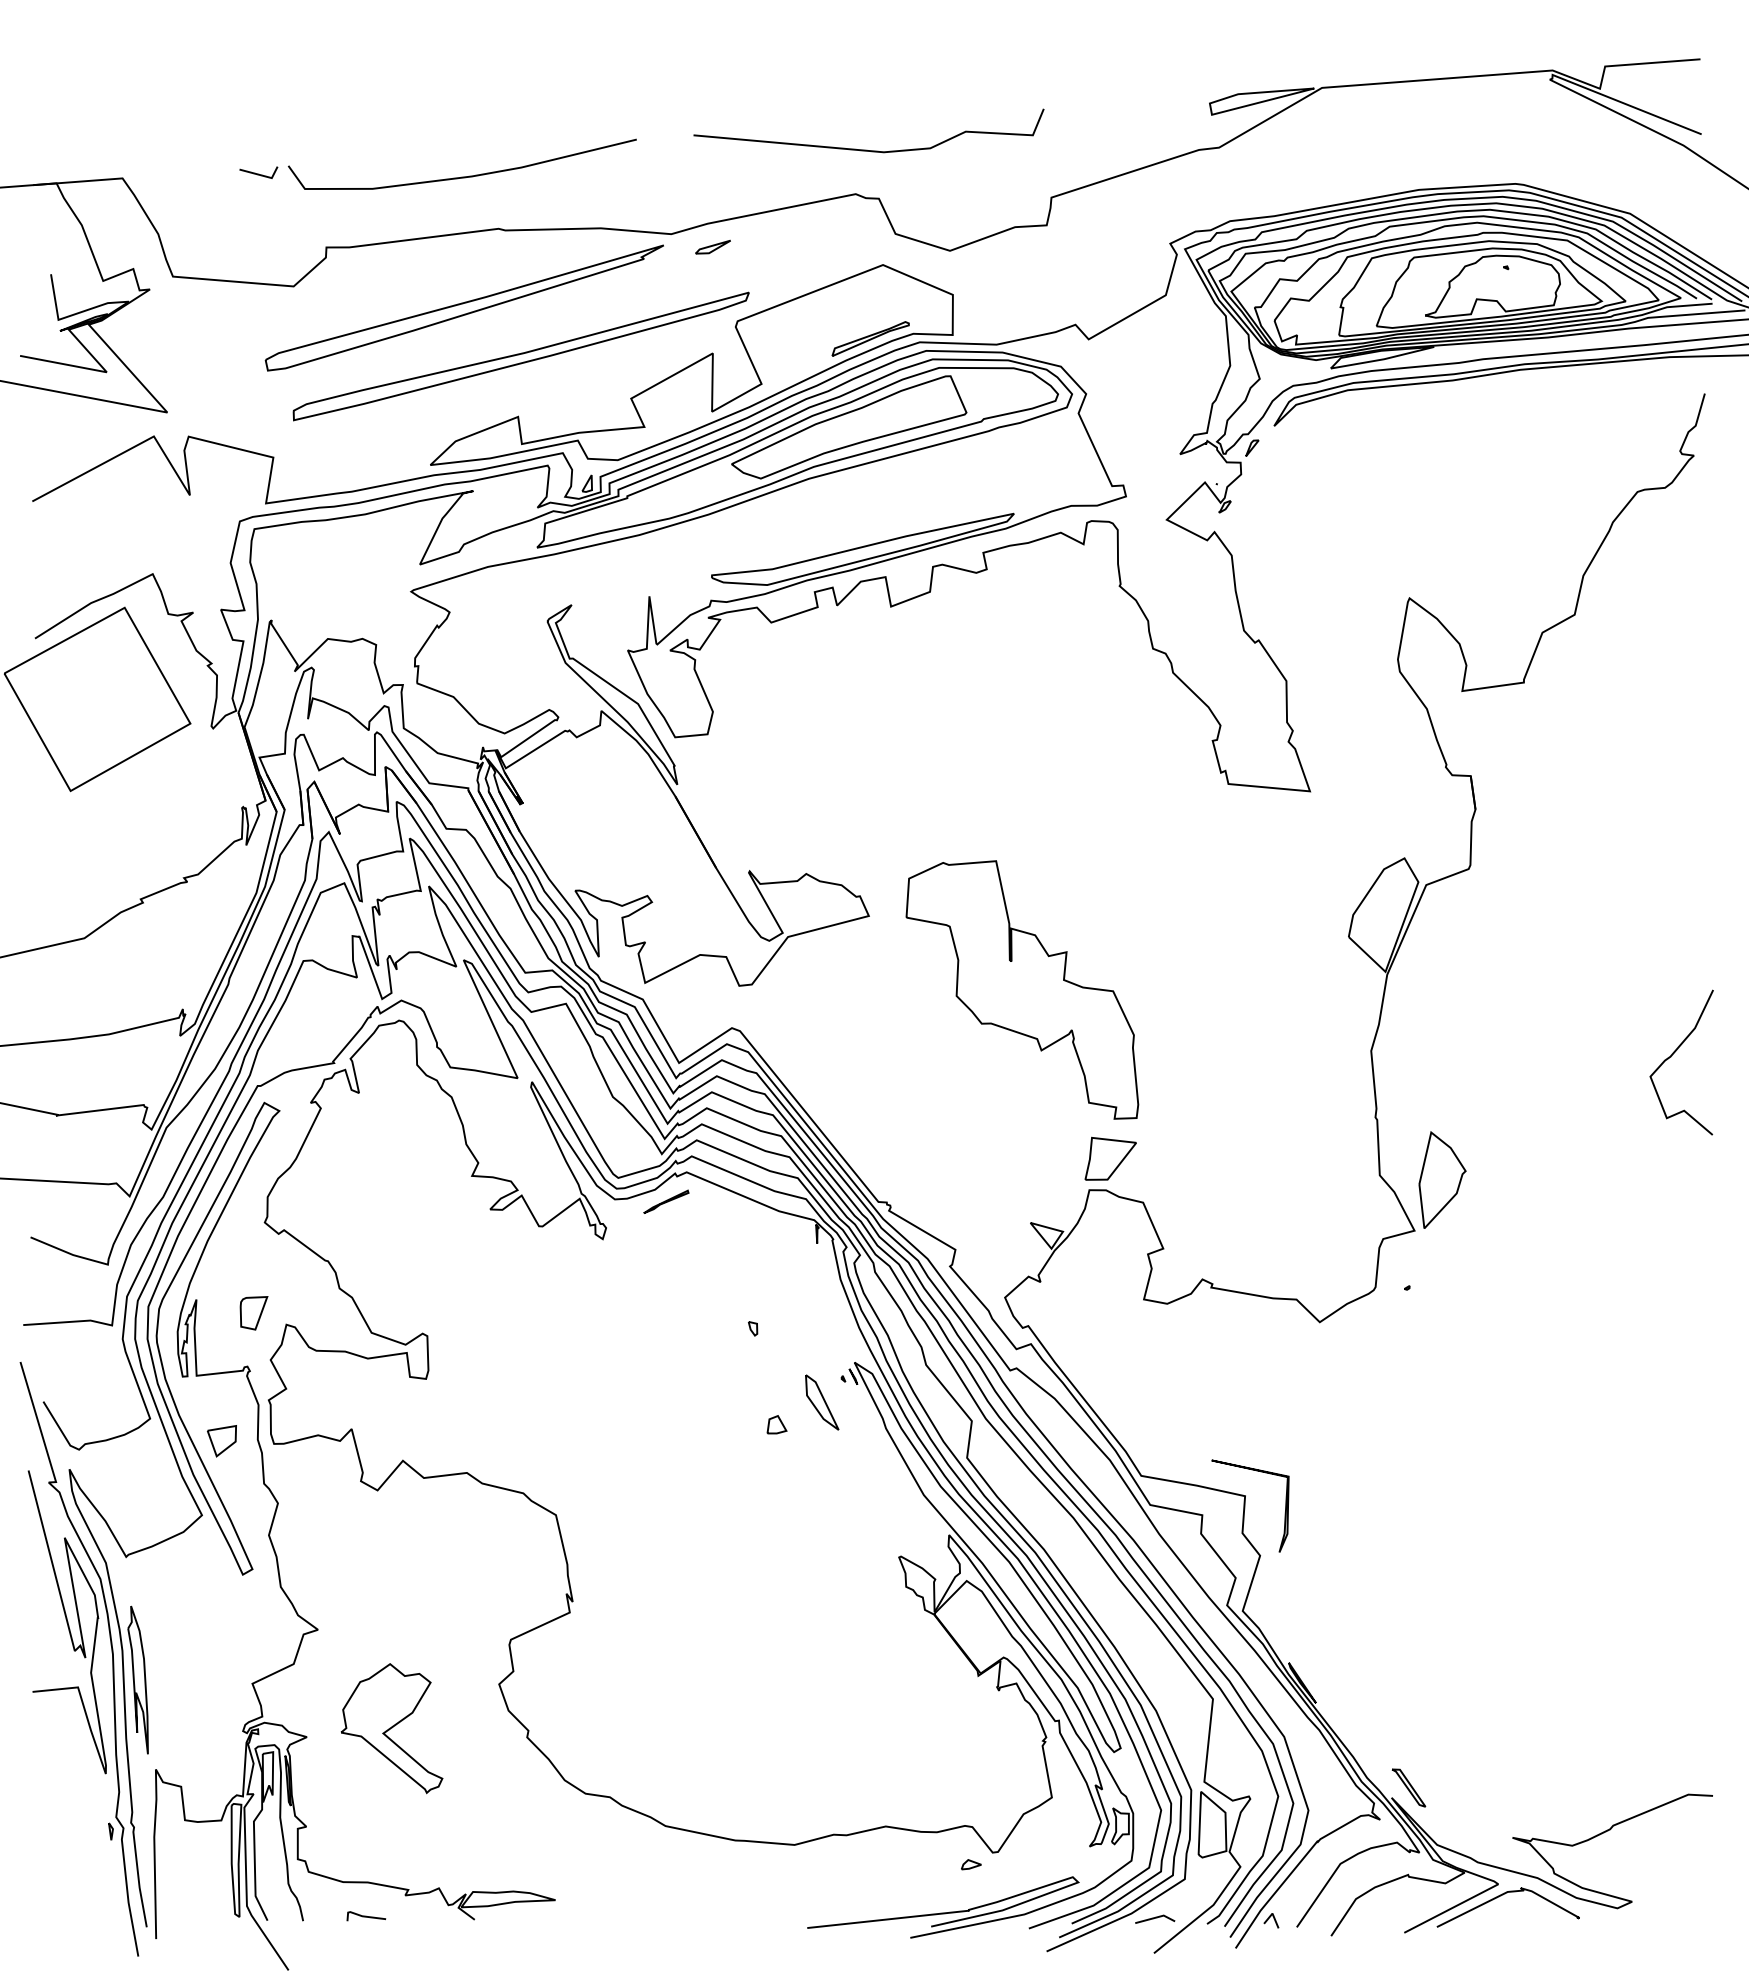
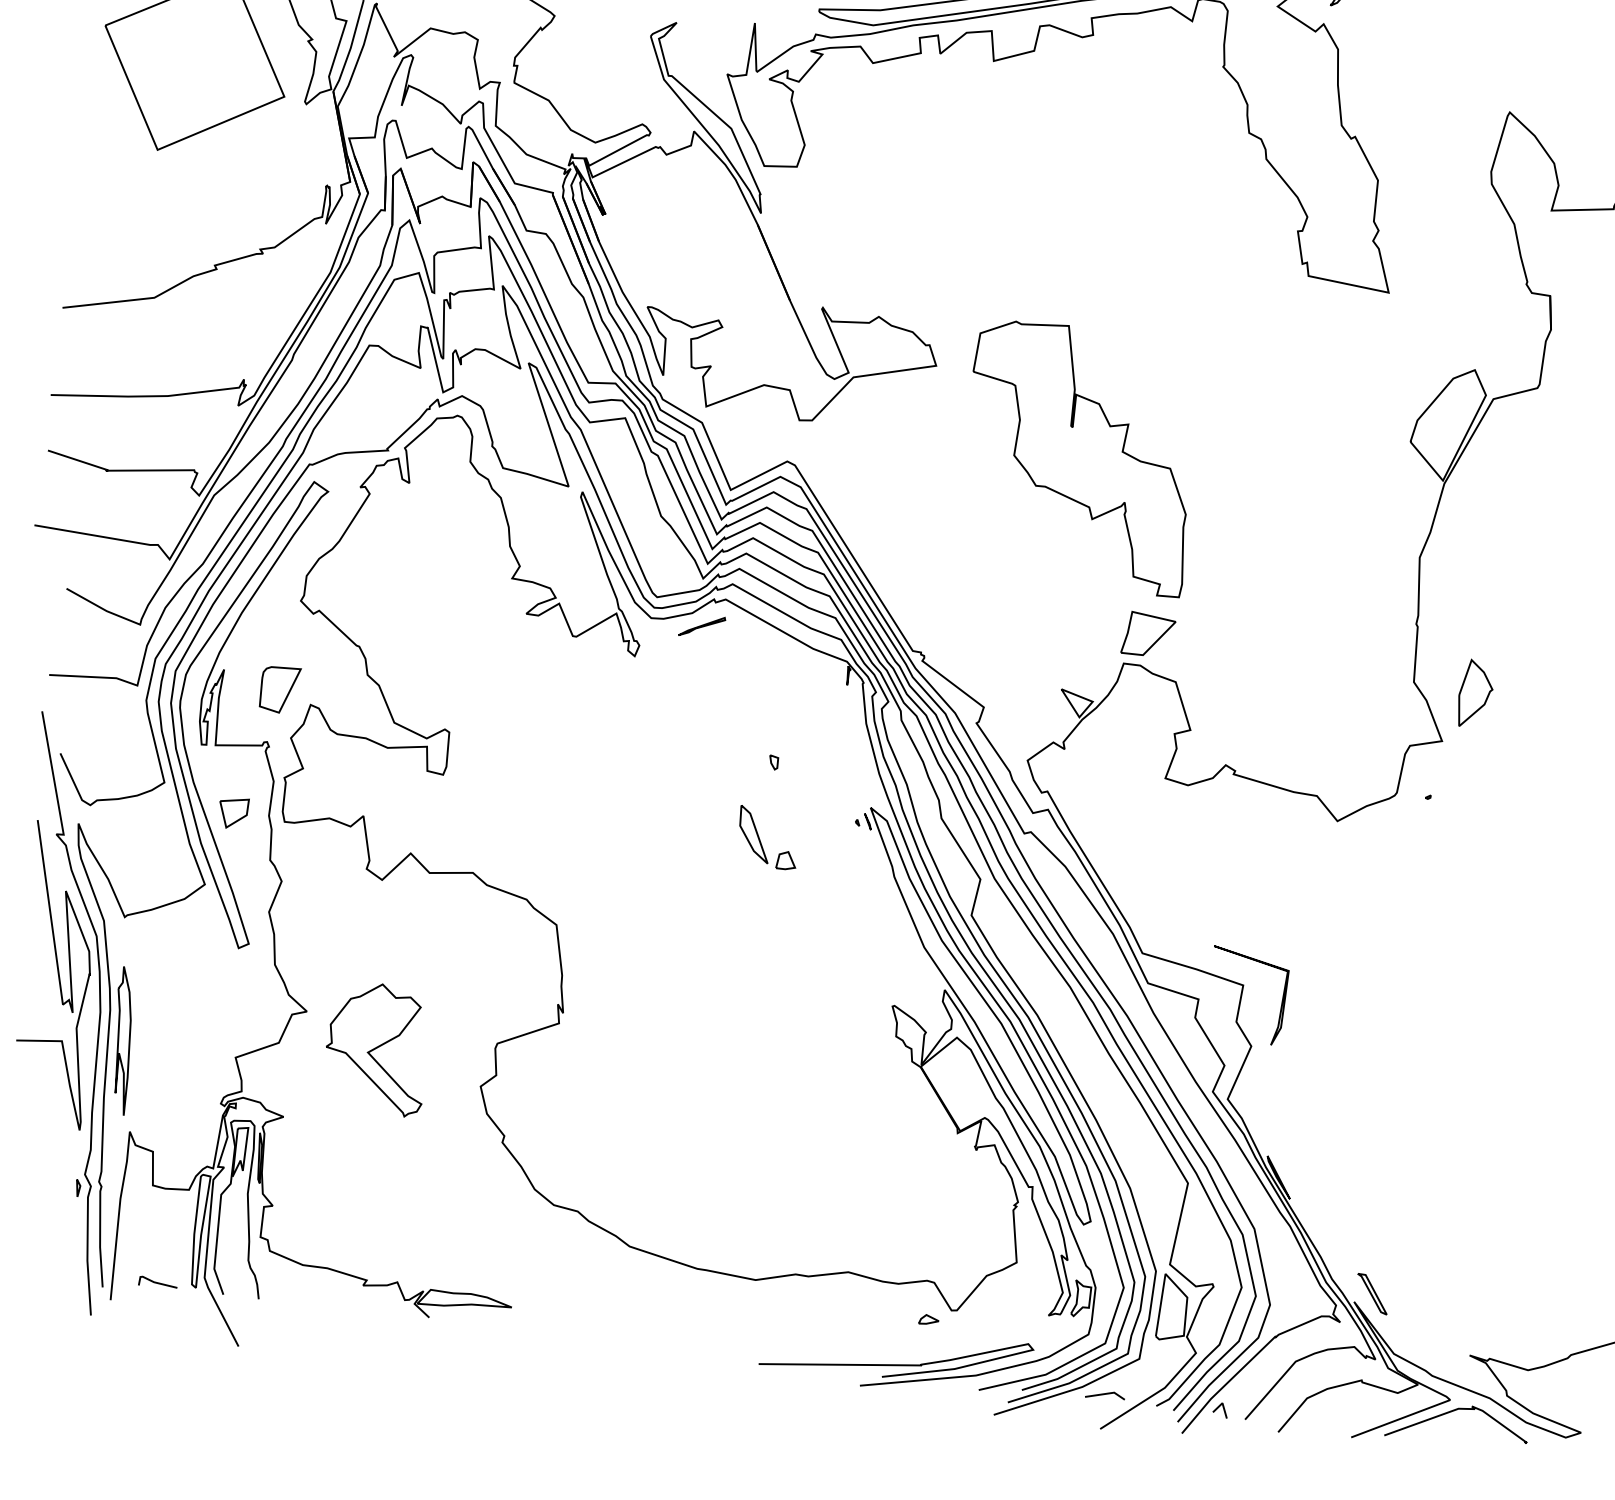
part: (1442, 1179) -> (1475, 693), size x0.7
part: (253, 1313) -> (279, 689), size x1.4
part: (822, 1402) -> (754, 834), moved
part: (391, 1728) -> (376, 1048), moved
line: (366, 1916) -> (158, 1282), moved

